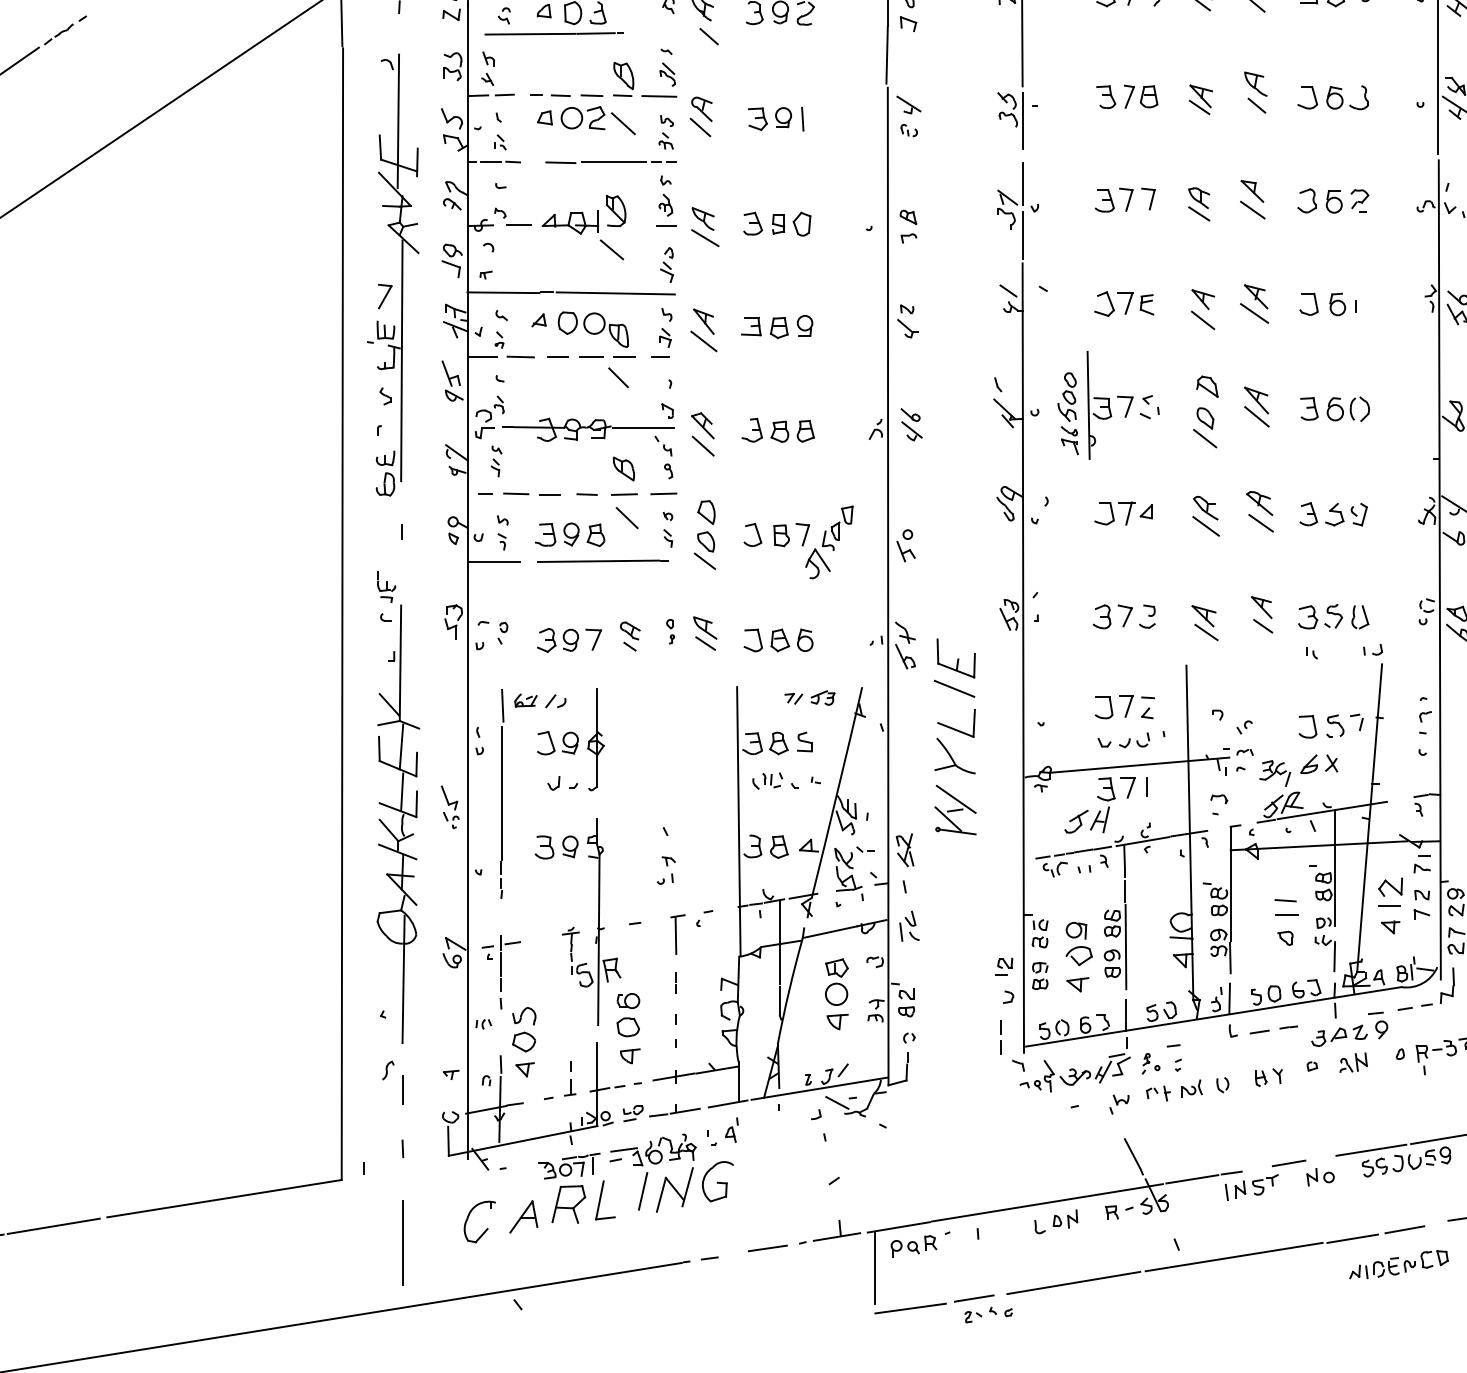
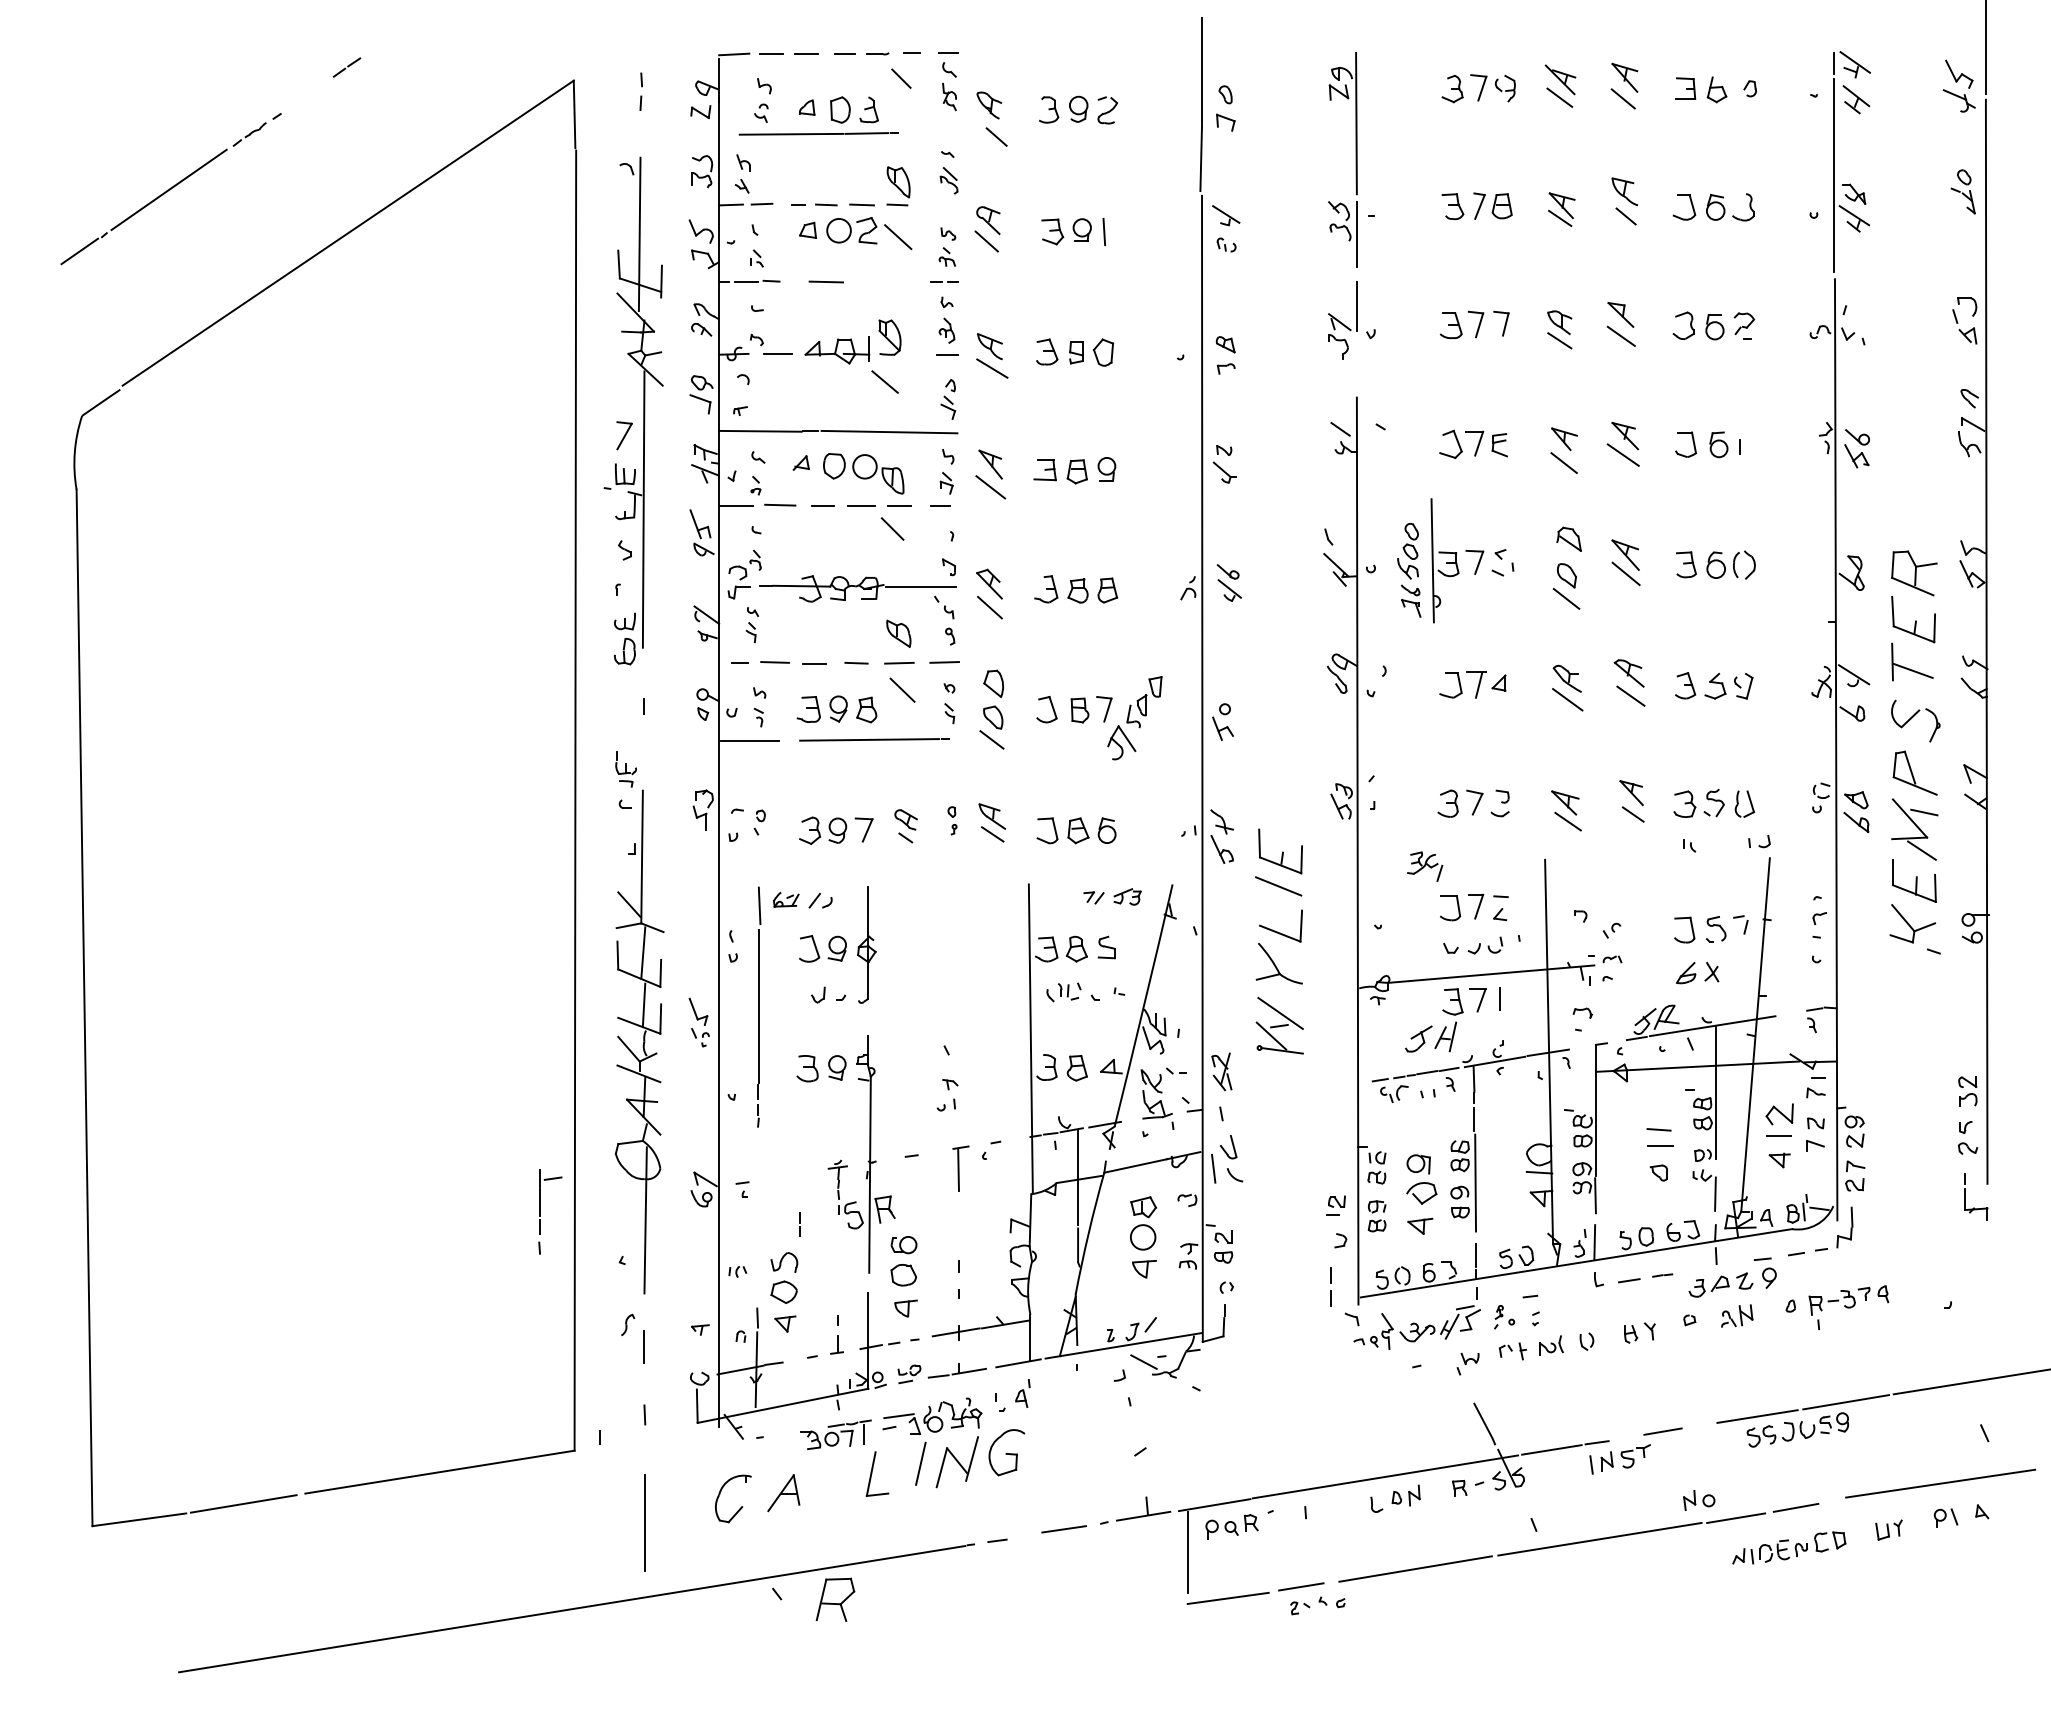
line: (659, 96) -> (939, 205), removed
line: (614, 162) -> (887, 281), removed
line: (1022, 235) -> (1356, 365), removed
part: (1275, 773) -> (1425, 866), moved
part: (909, 925) -> (1226, 1158), size x1.4
part: (501, 971) -> (540, 1211), moved
line: (675, 982) -> (799, 1223), moved
part: (1320, 1177) -> (1699, 1500), moved
part: (568, 1204) -> (835, 1599), moved

